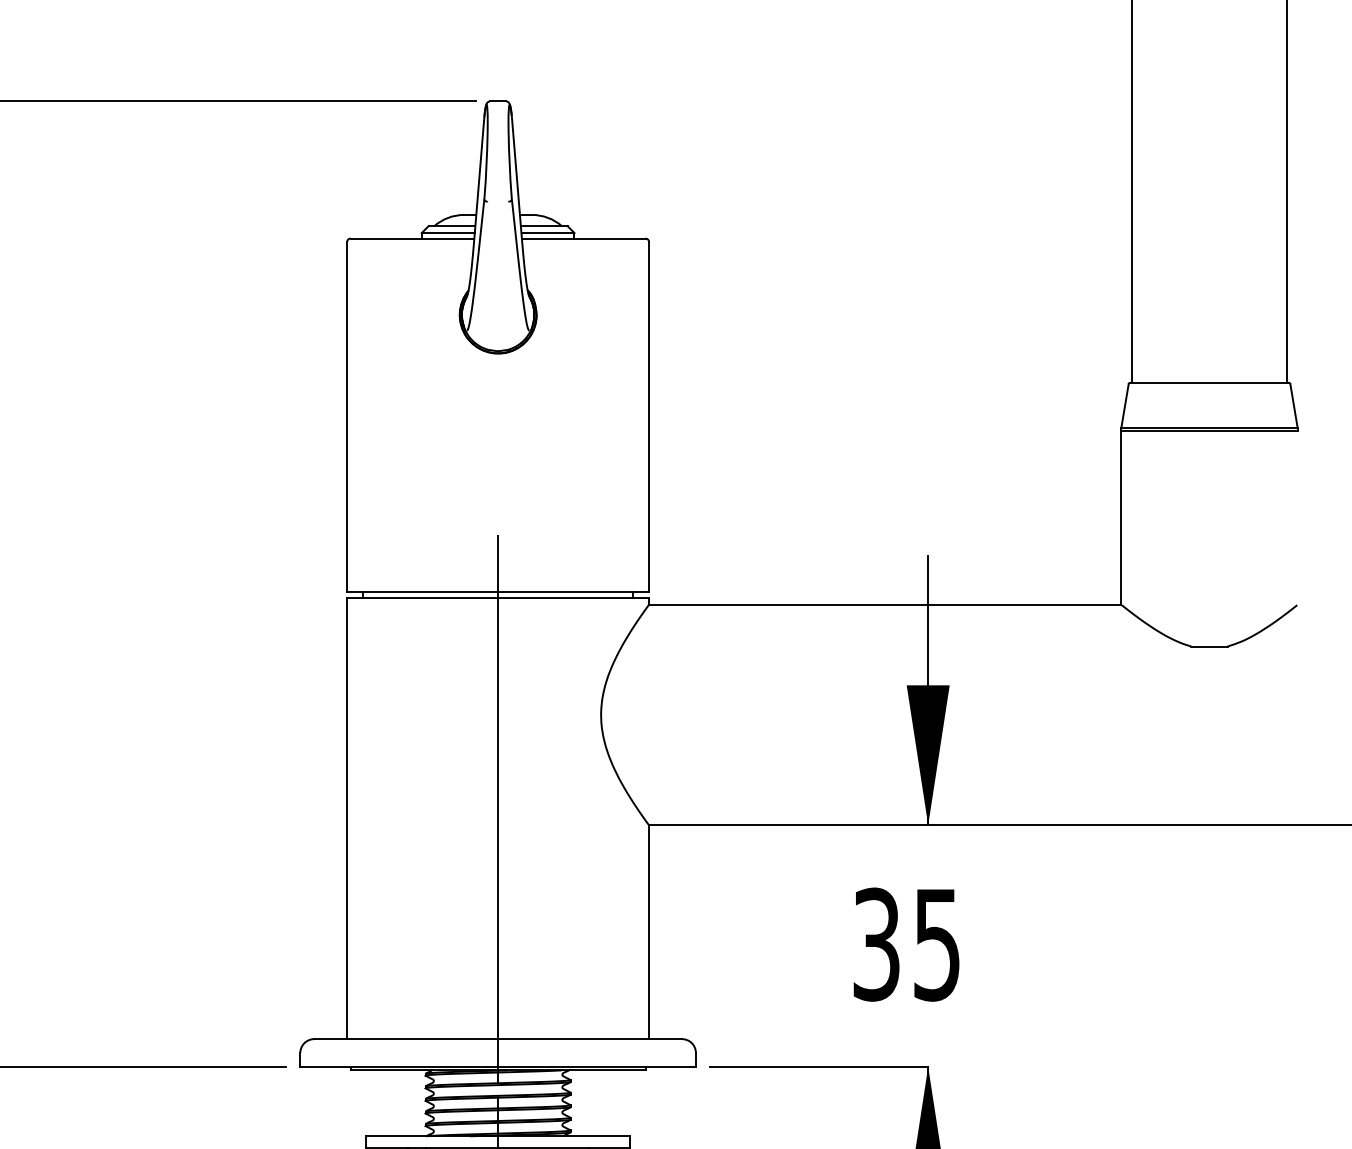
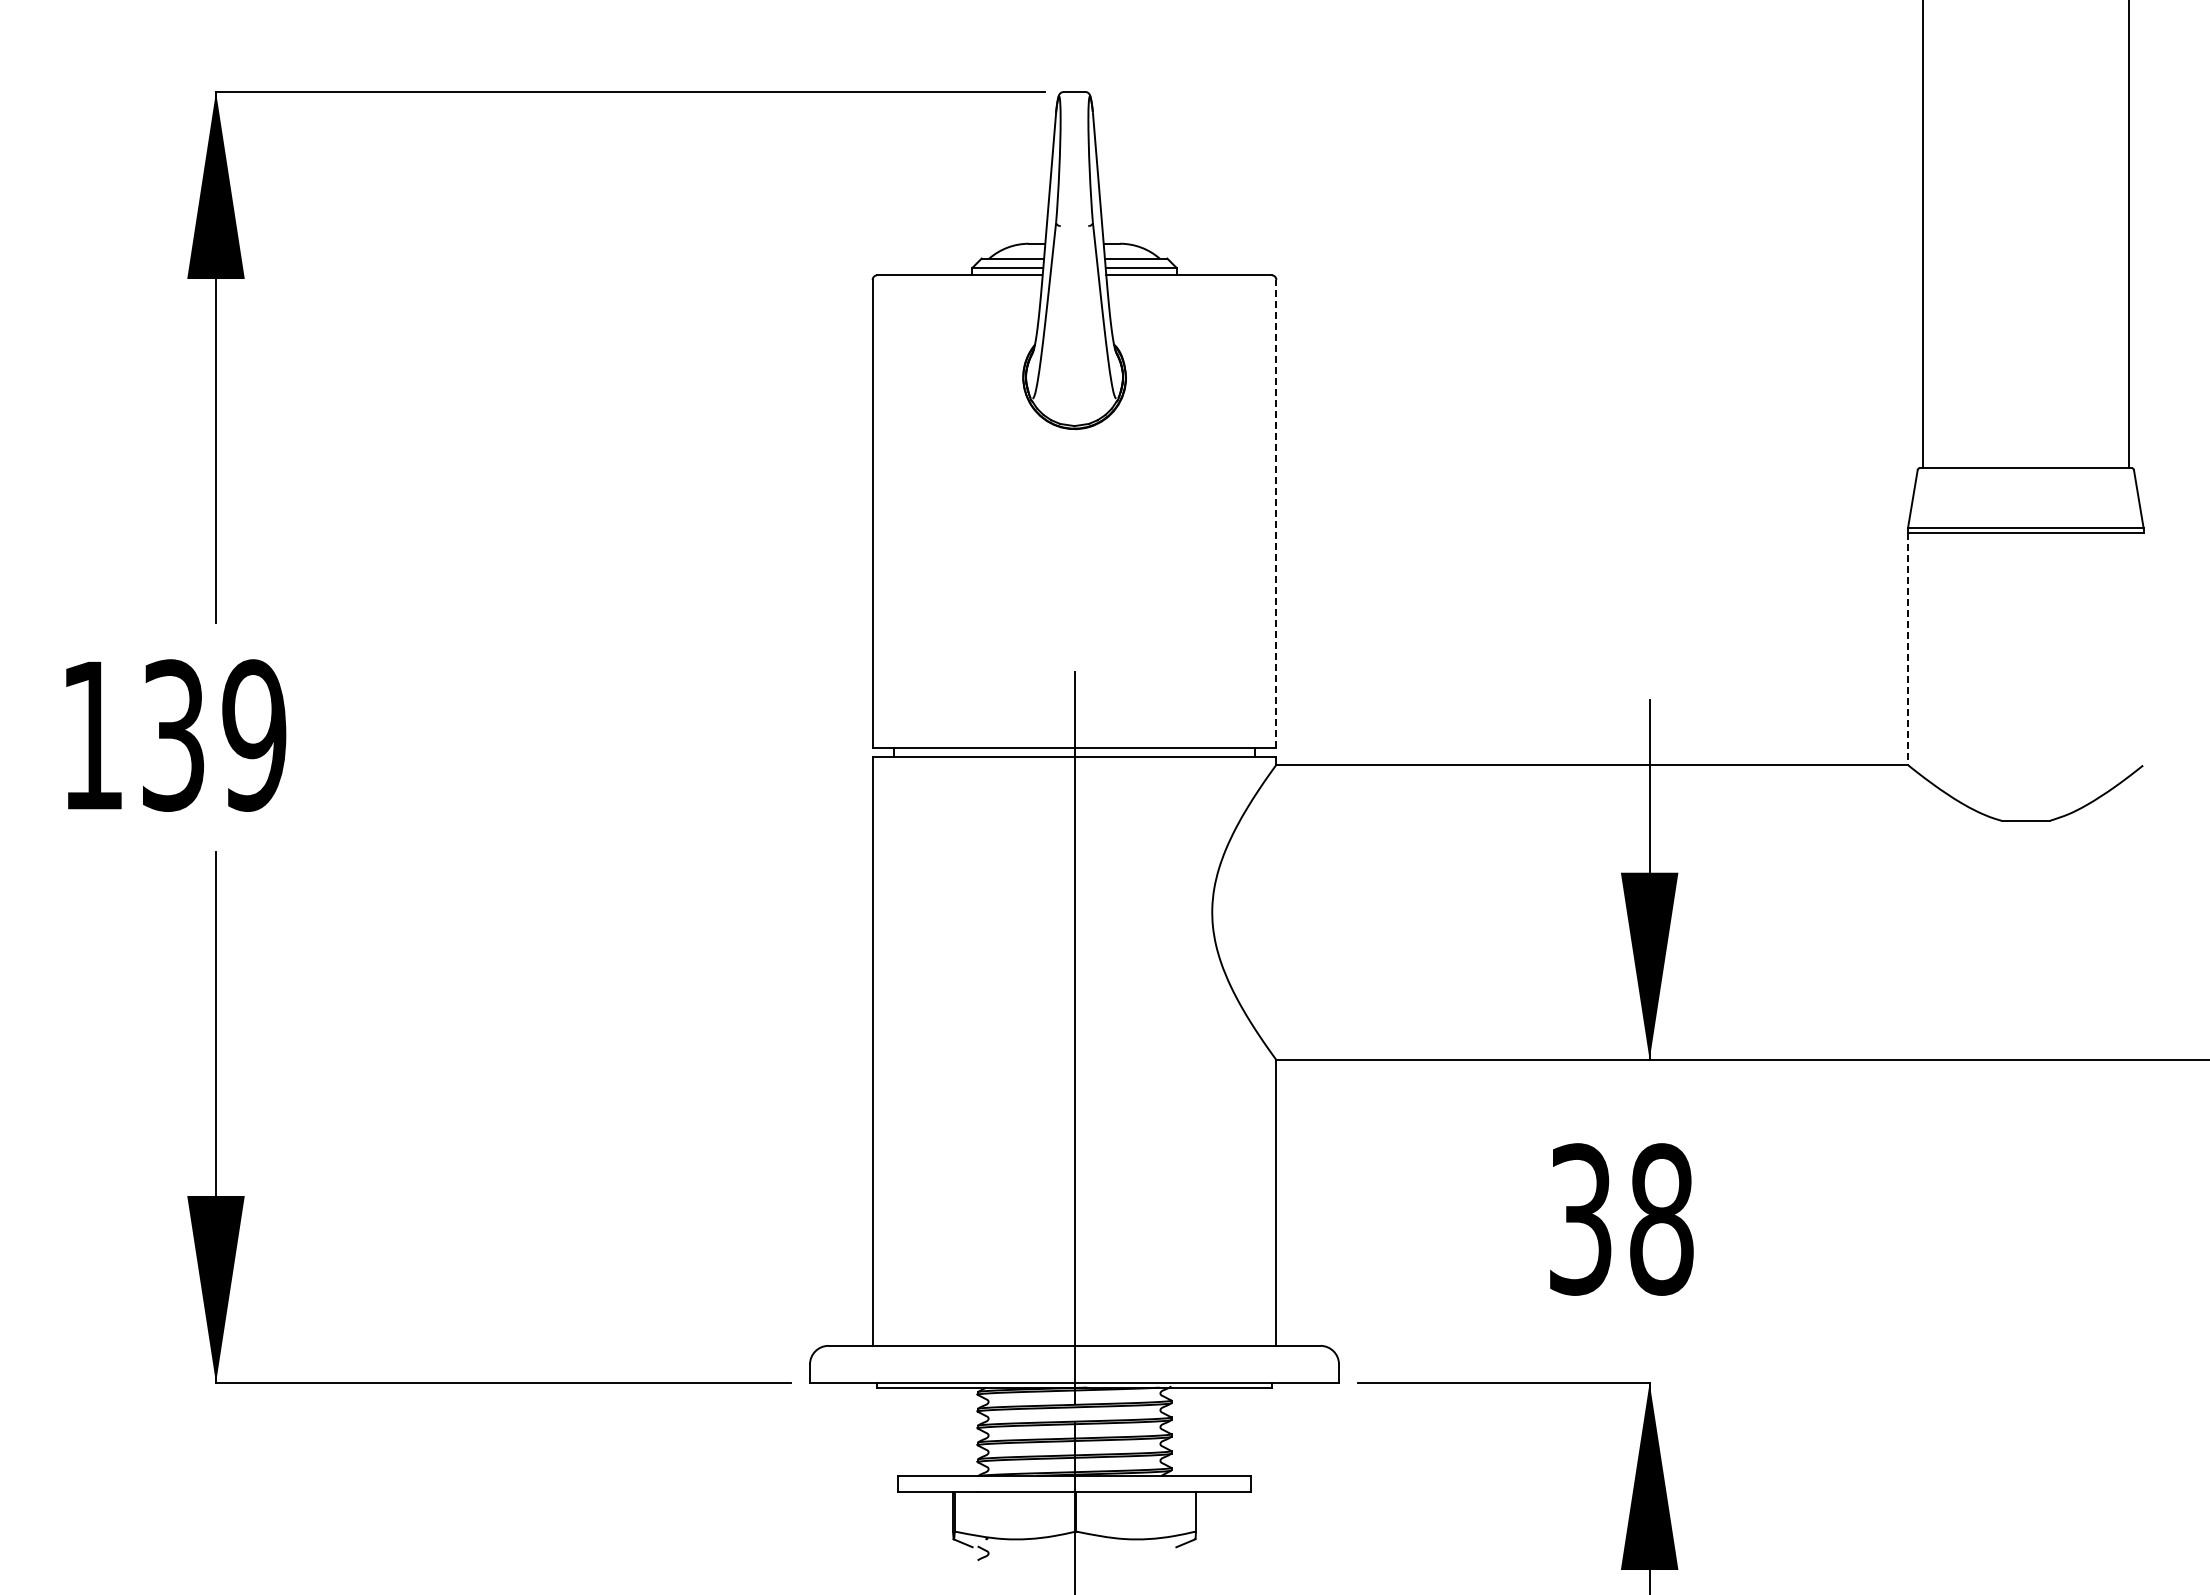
line: (649, 416) -> (1276, 513), solid -> dashed
line: (1121, 518) -> (1907, 649), solid -> dashed
text: (937, 944) -> (1661, 1219), 35 -> 38

